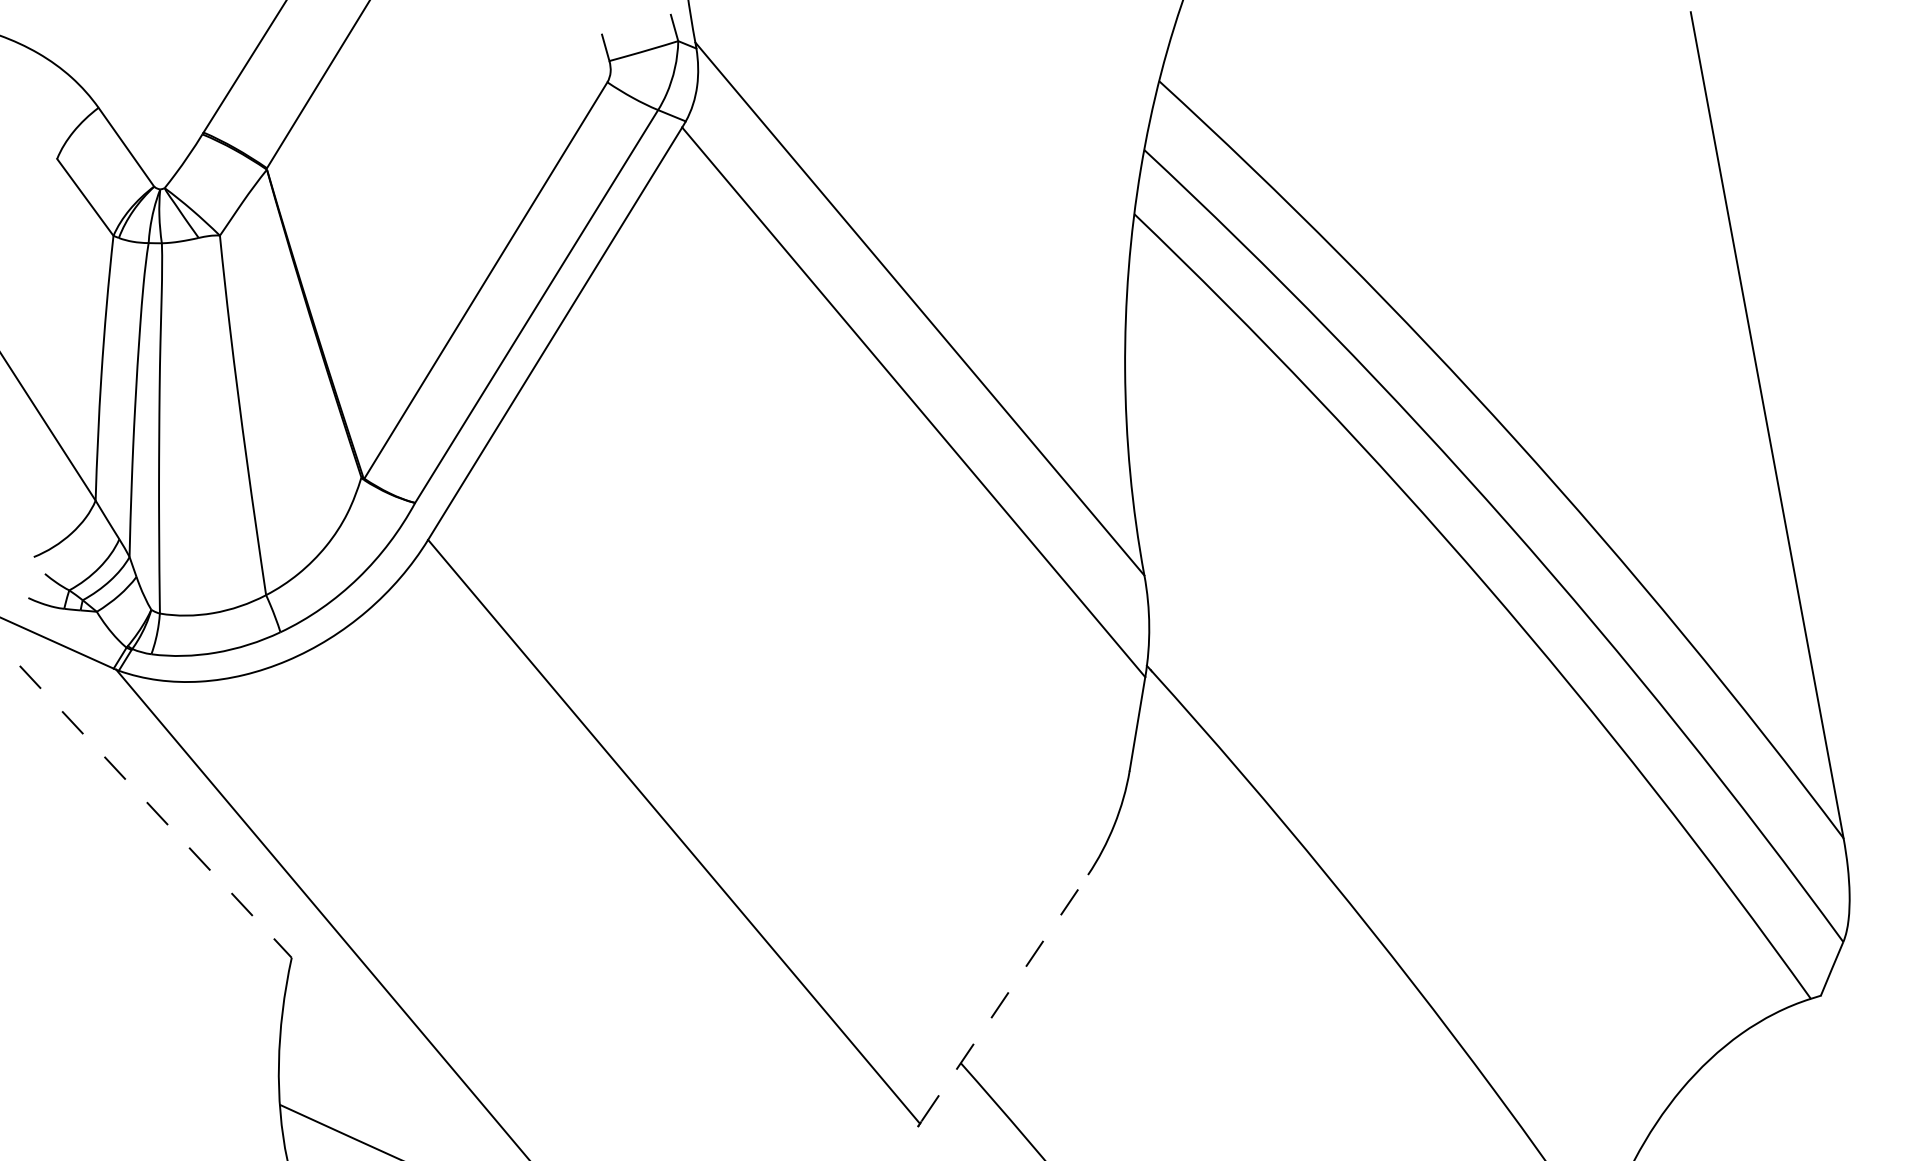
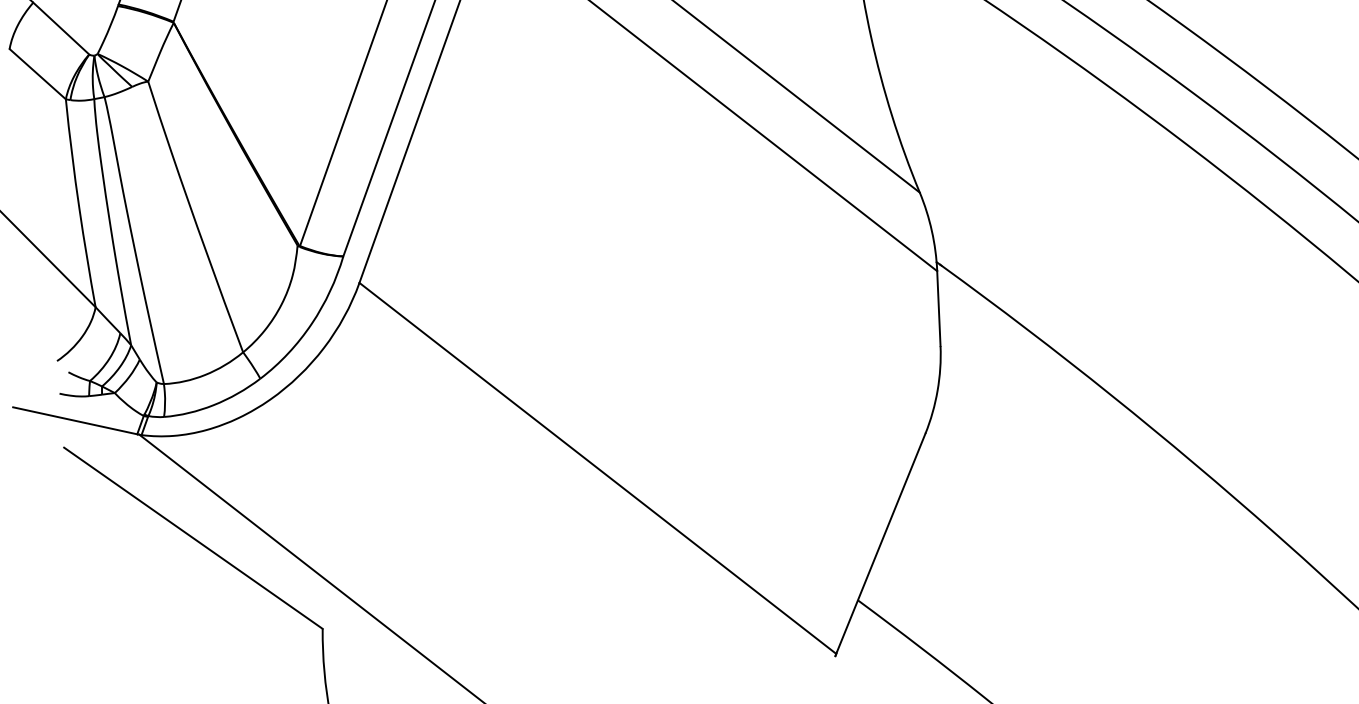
line: (156, 812) -> (194, 538), dashed -> solid
line: (1004, 998) -> (881, 543), dashed -> solid

